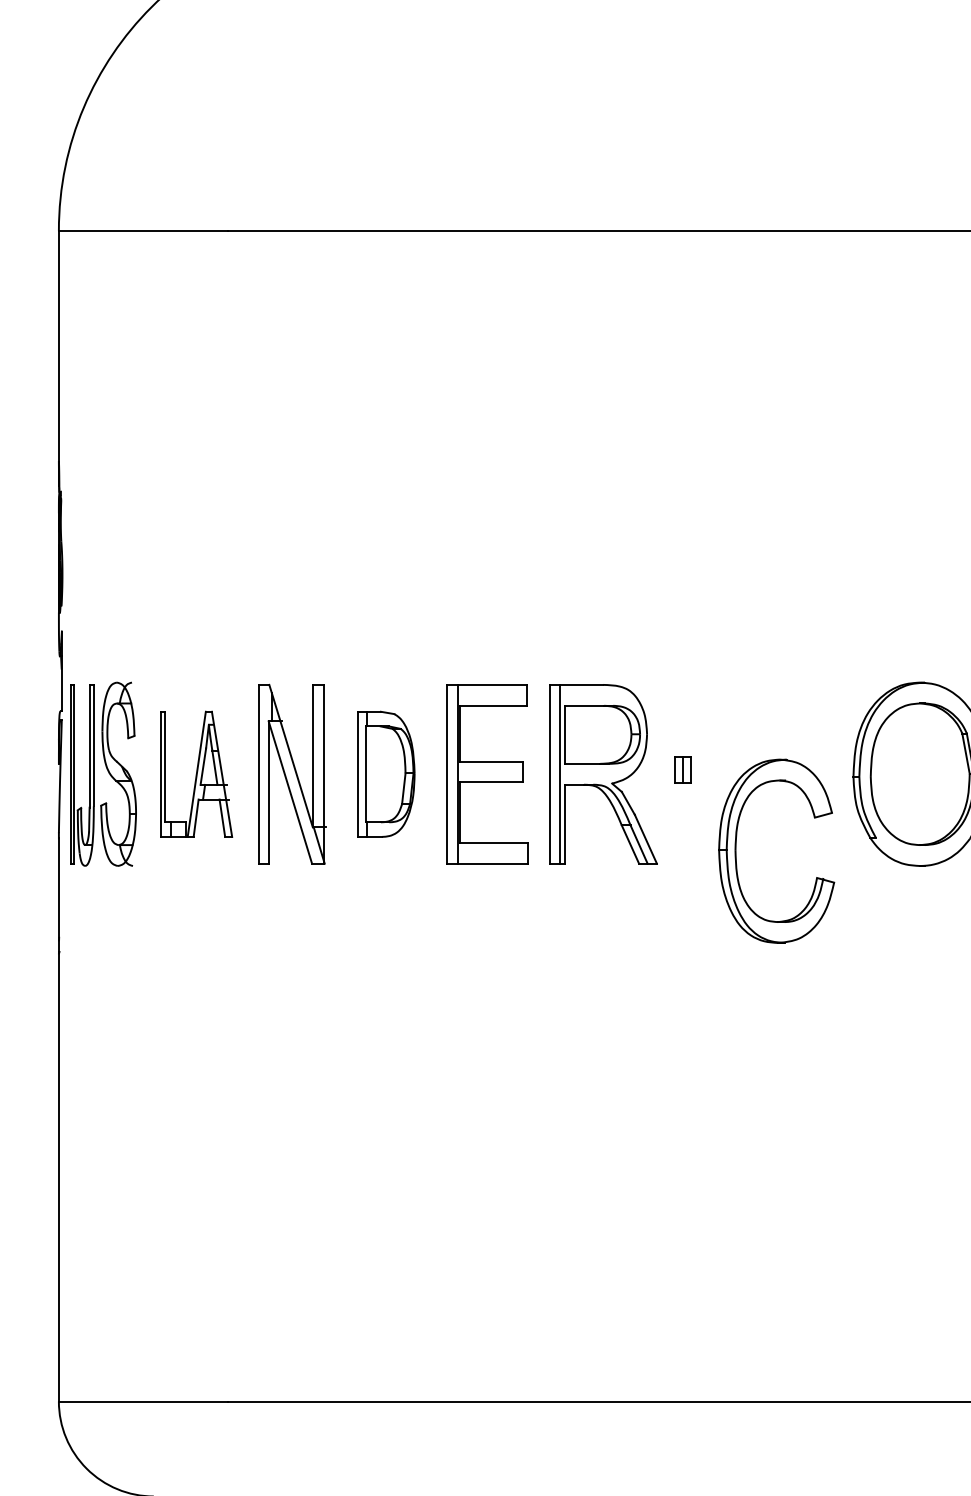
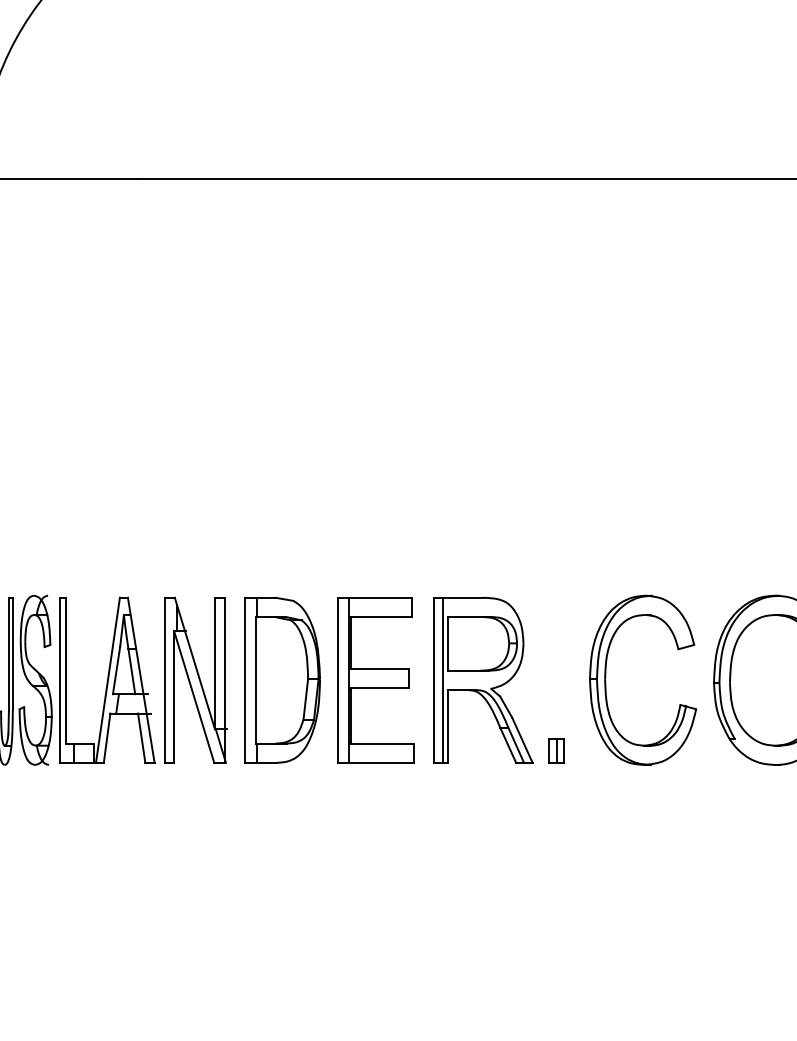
part: (682, 769) -> (556, 750), moved
part: (196, 774) -> (107, 680), size x1.43
part: (386, 774) -> (282, 680), size x1.43
part: (736, 850) -> (606, 679), moved

